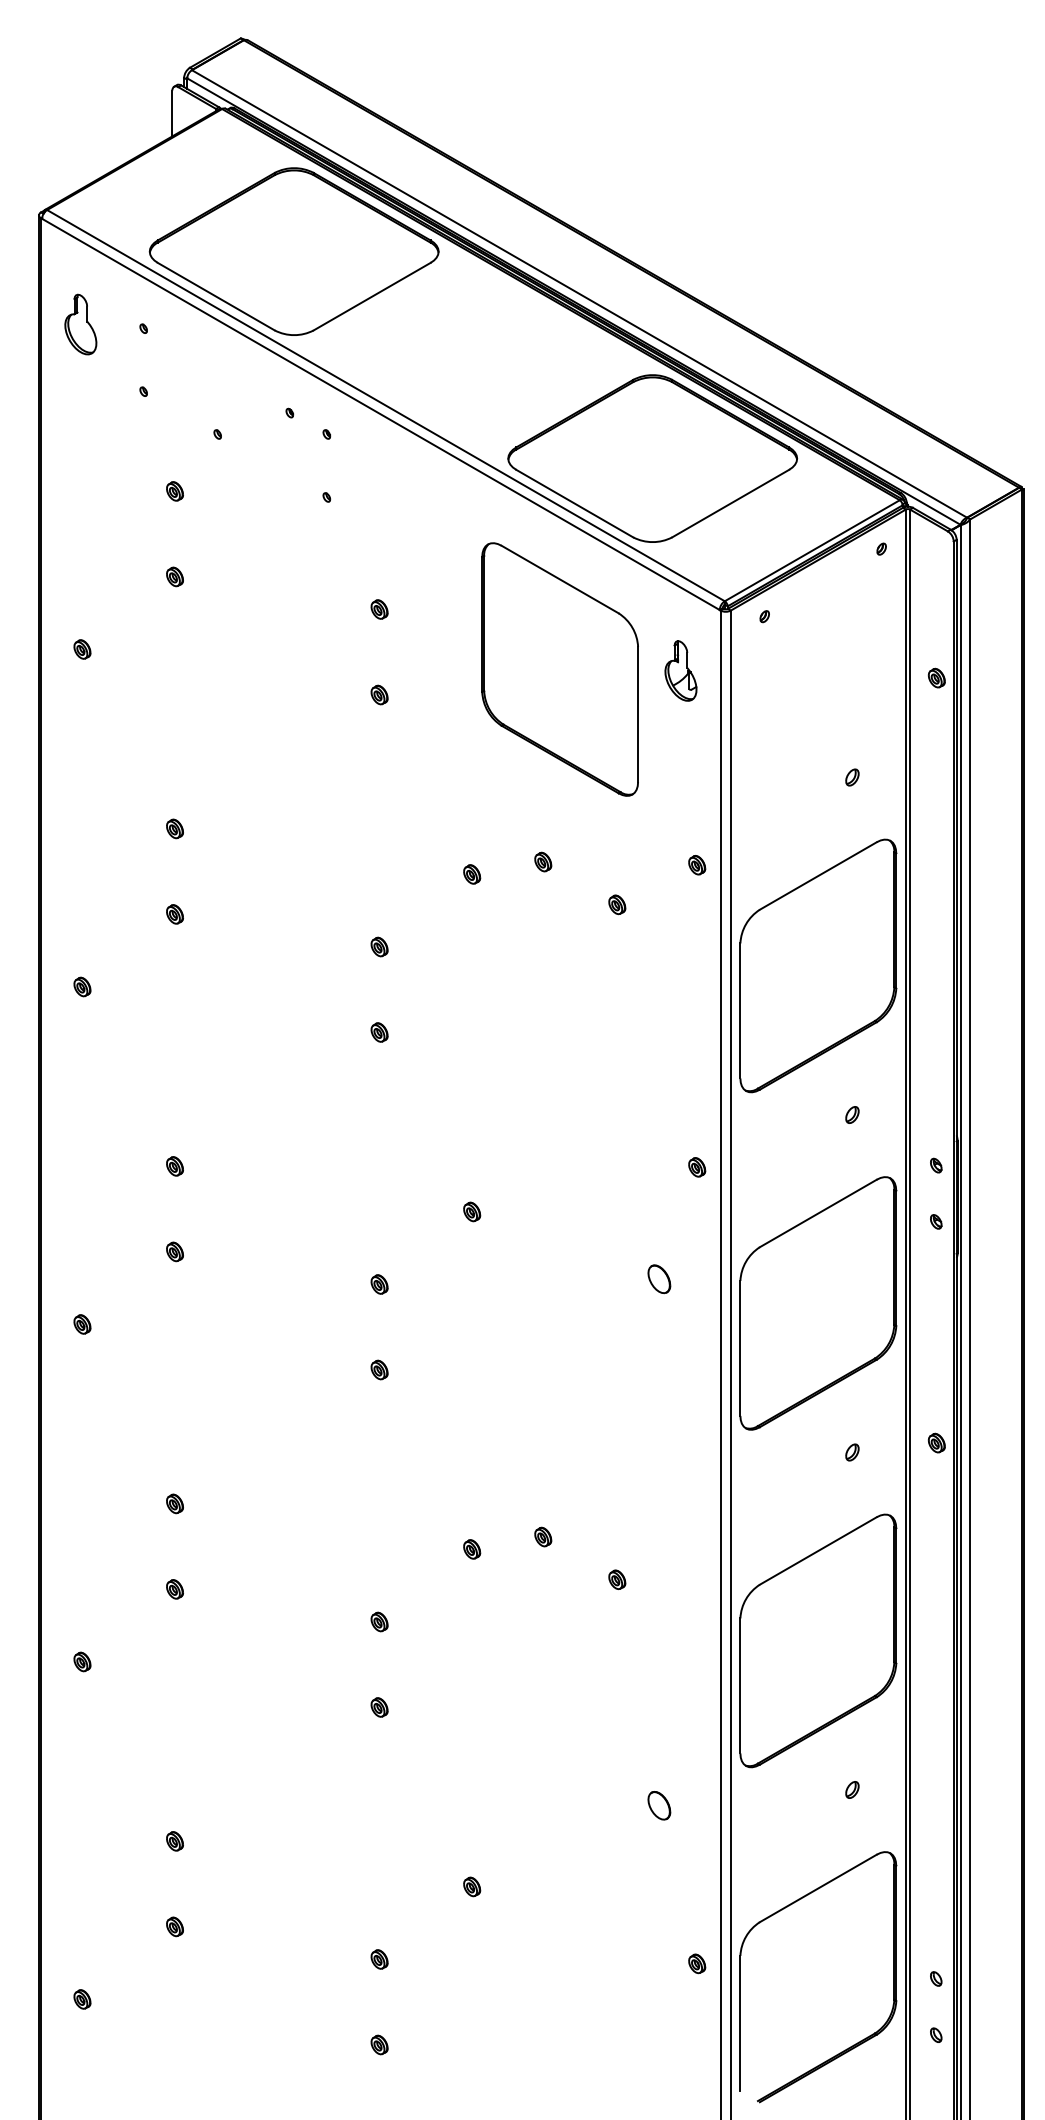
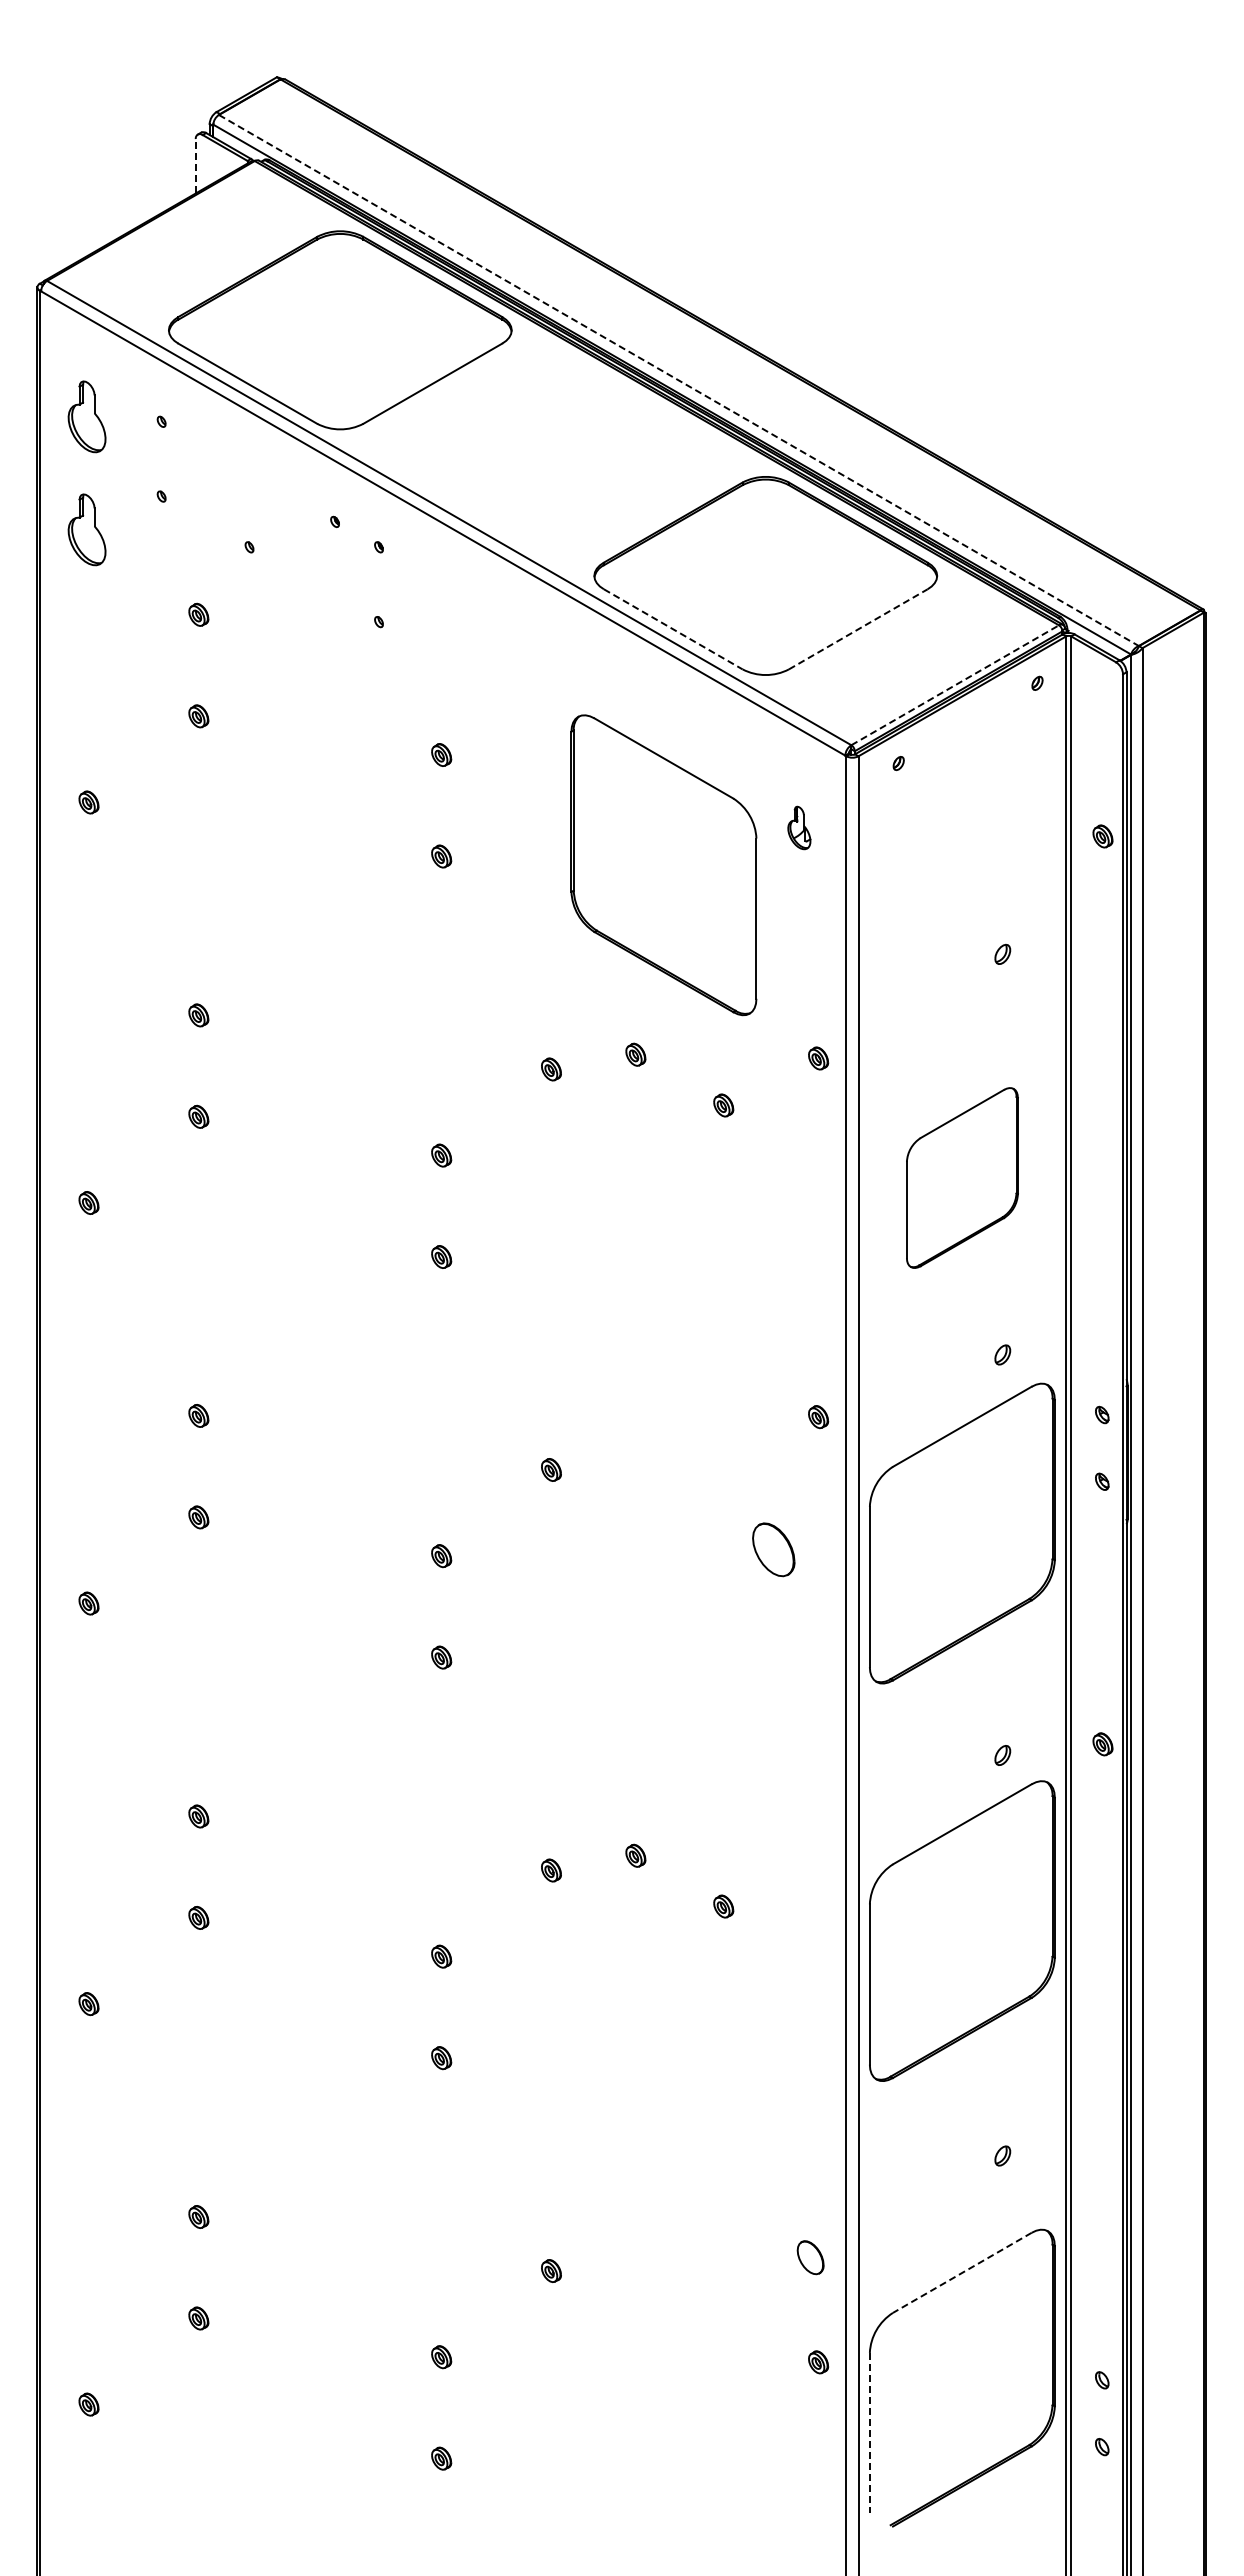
line: (172, 112) -> (195, 165), solid -> dashed
line: (580, 293) -> (679, 380), solid -> dashed
part: (80, 419) -> (86, 529), added
line: (574, 503) -> (673, 629), solid -> dashed
line: (730, 503) -> (858, 629), solid -> dashed
line: (812, 550) -> (955, 685), solid -> dashed
part: (559, 669) -> (663, 865), moved
part: (681, 670) -> (799, 827), size x0.6
part: (818, 965) -> (962, 1177), size x0.6
part: (659, 1278) -> (773, 1549), size x1.6
part: (818, 1303) -> (962, 1533), moved
part: (818, 1640) -> (962, 1930), moved
part: (659, 1805) -> (810, 2257), moved
line: (817, 1888) -> (961, 2273), solid -> dashed
line: (740, 2023) -> (869, 2433), solid -> dashed

